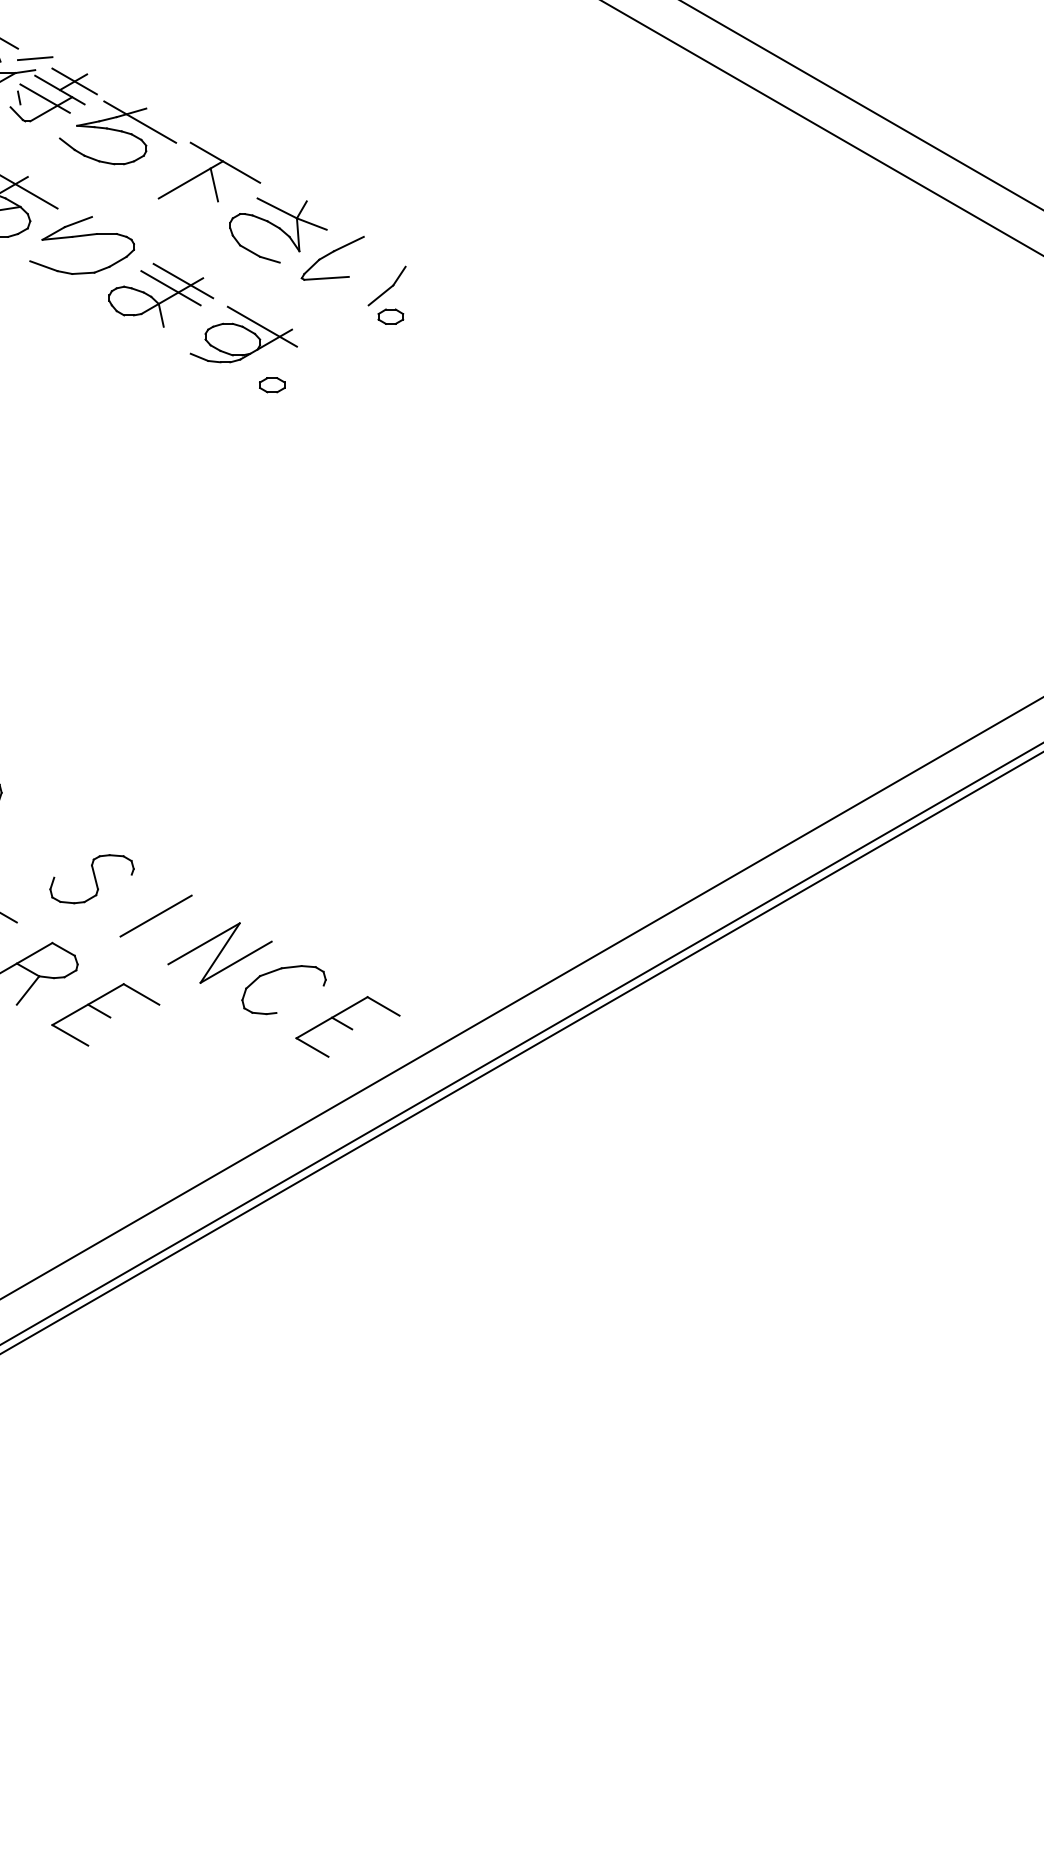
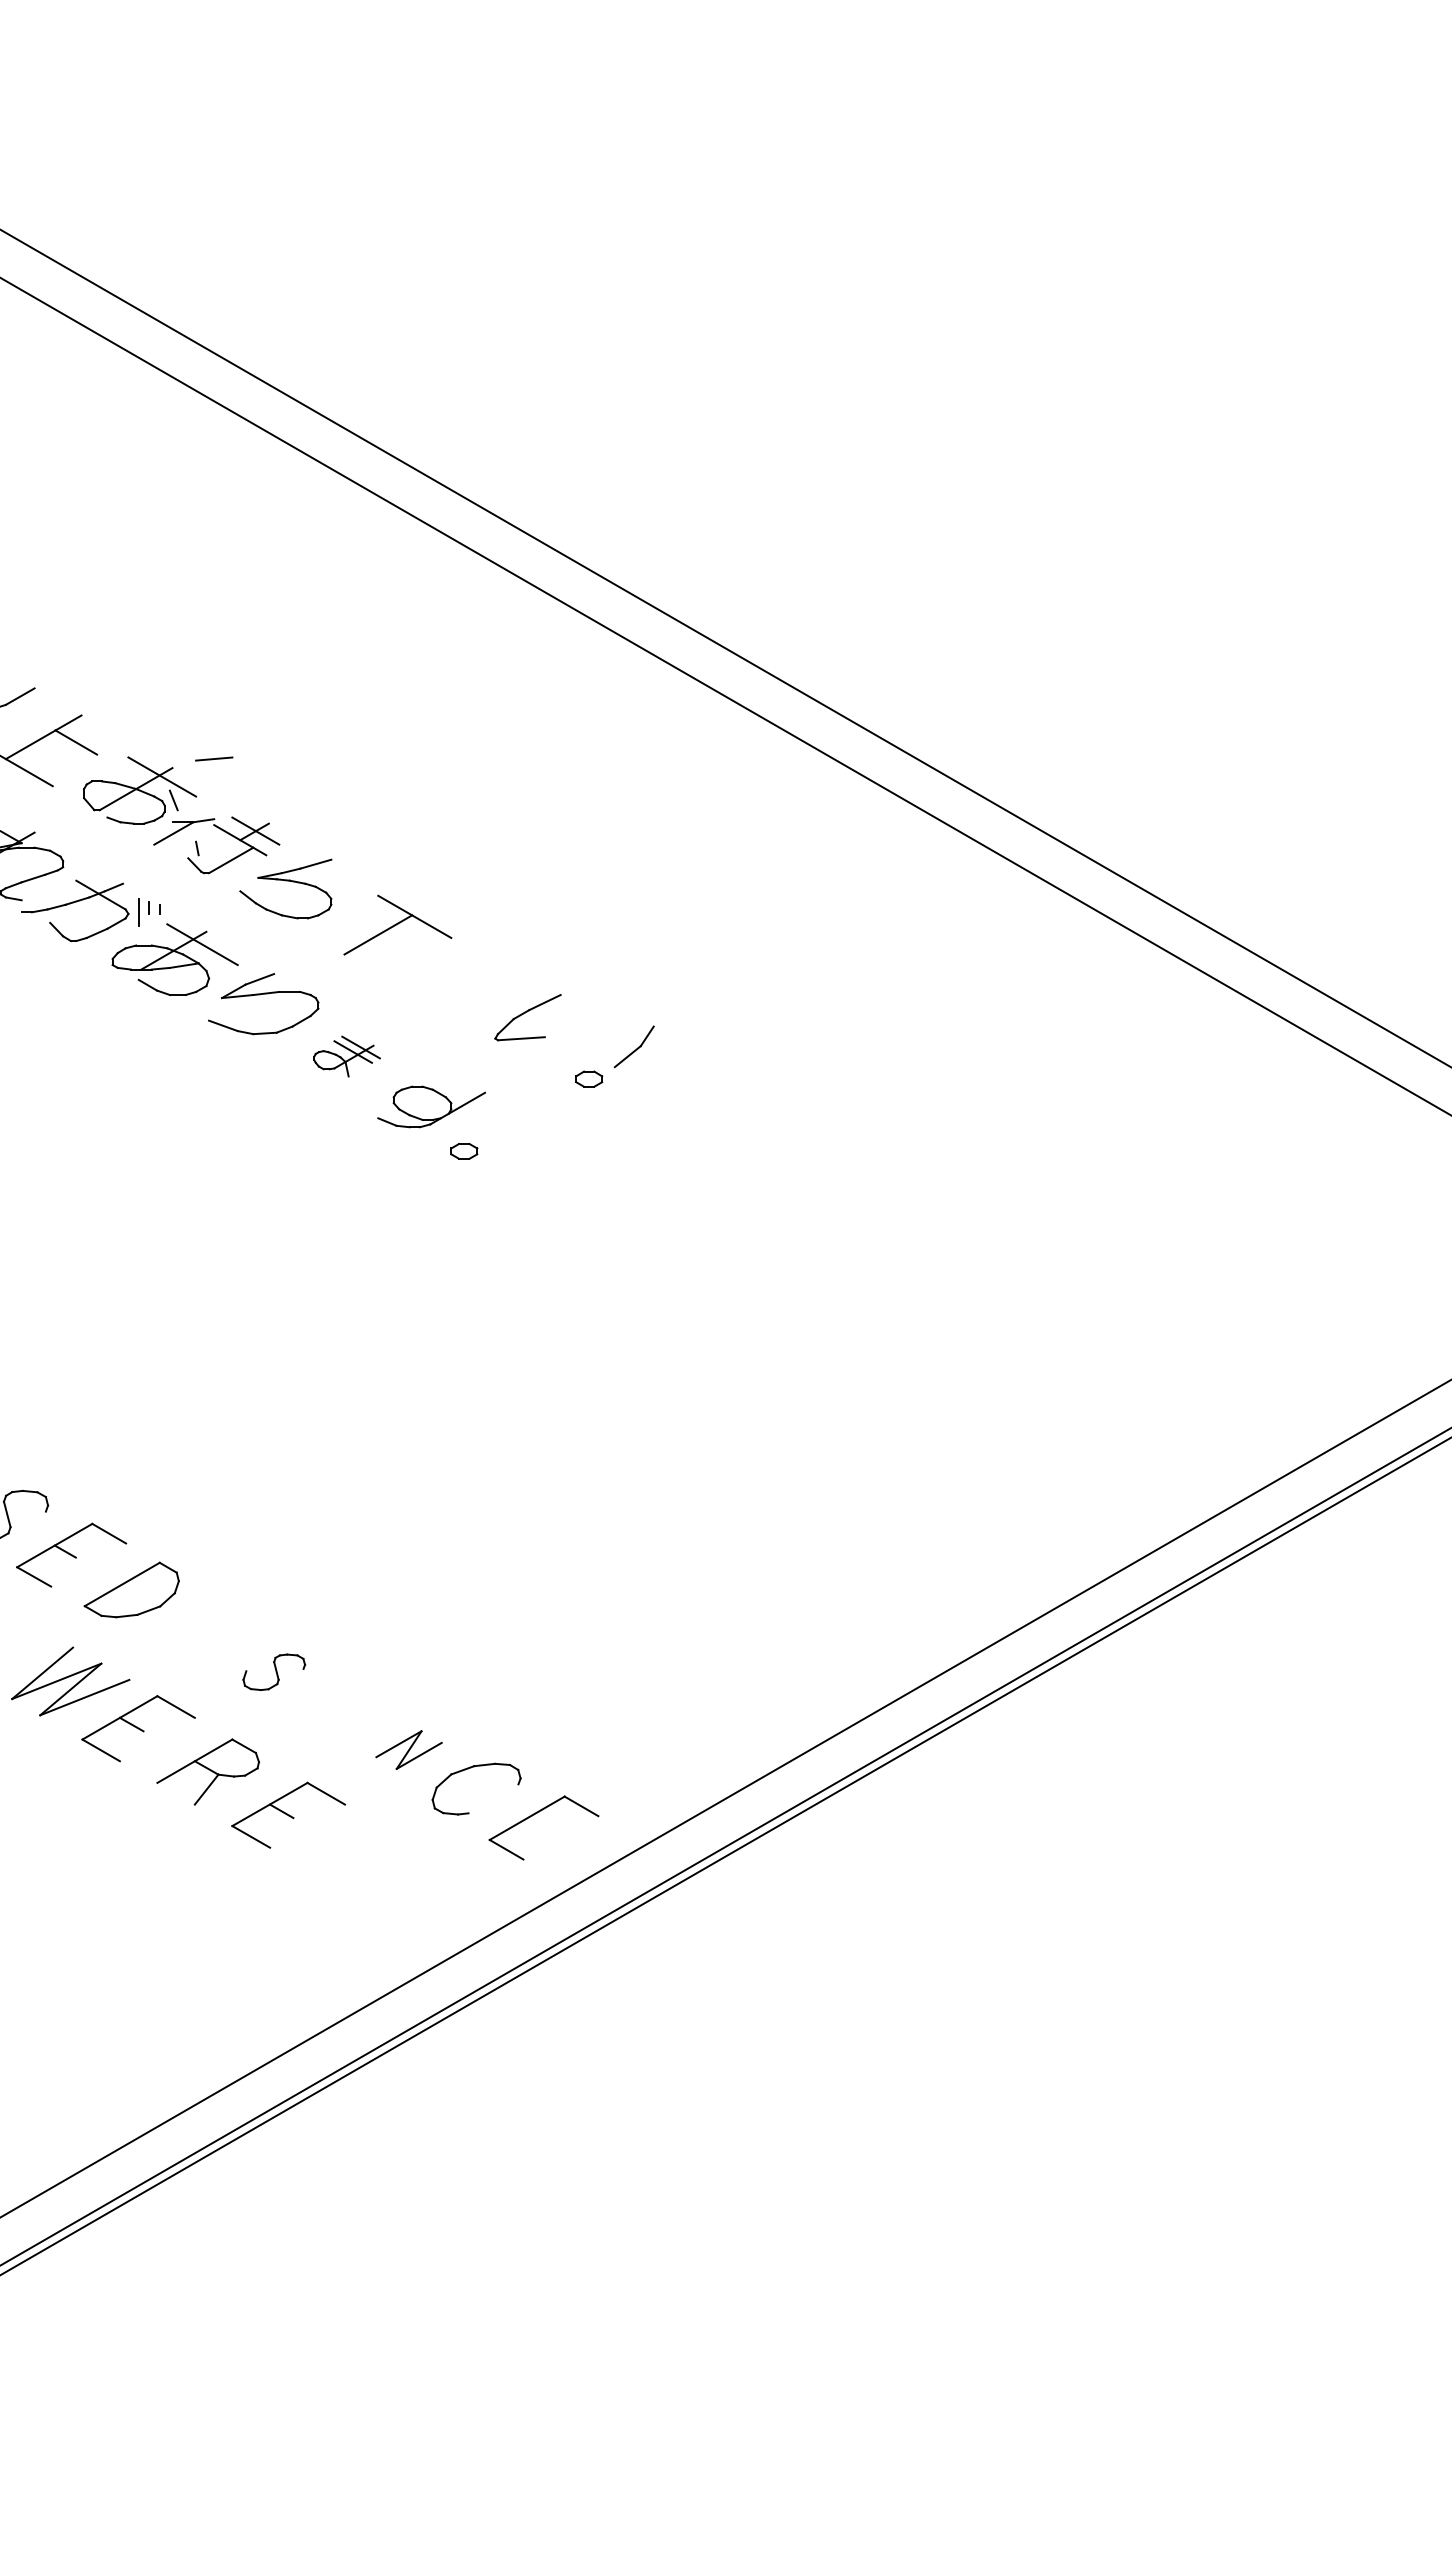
line: (35, 58) -> (214, 758), moved
line: (44, 98) -> (224, 849), removed
line: (139, 121) -> (324, 873), removed
line: (214, 184) -> (403, 939), removed
part: (278, 230) -> (470, 988), removed
part: (386, 285) -> (633, 1046), moved
part: (160, 295) -> (346, 1056), size x0.6
line: (262, 326) -> (453, 1089), removed
part: (92, 879) -> (274, 1672), size x0.7
line: (155, 915) -> (341, 1710), removed
part: (219, 952) -> (408, 1749), size x0.6
line: (341, 1023) -> (537, 1824), removed

